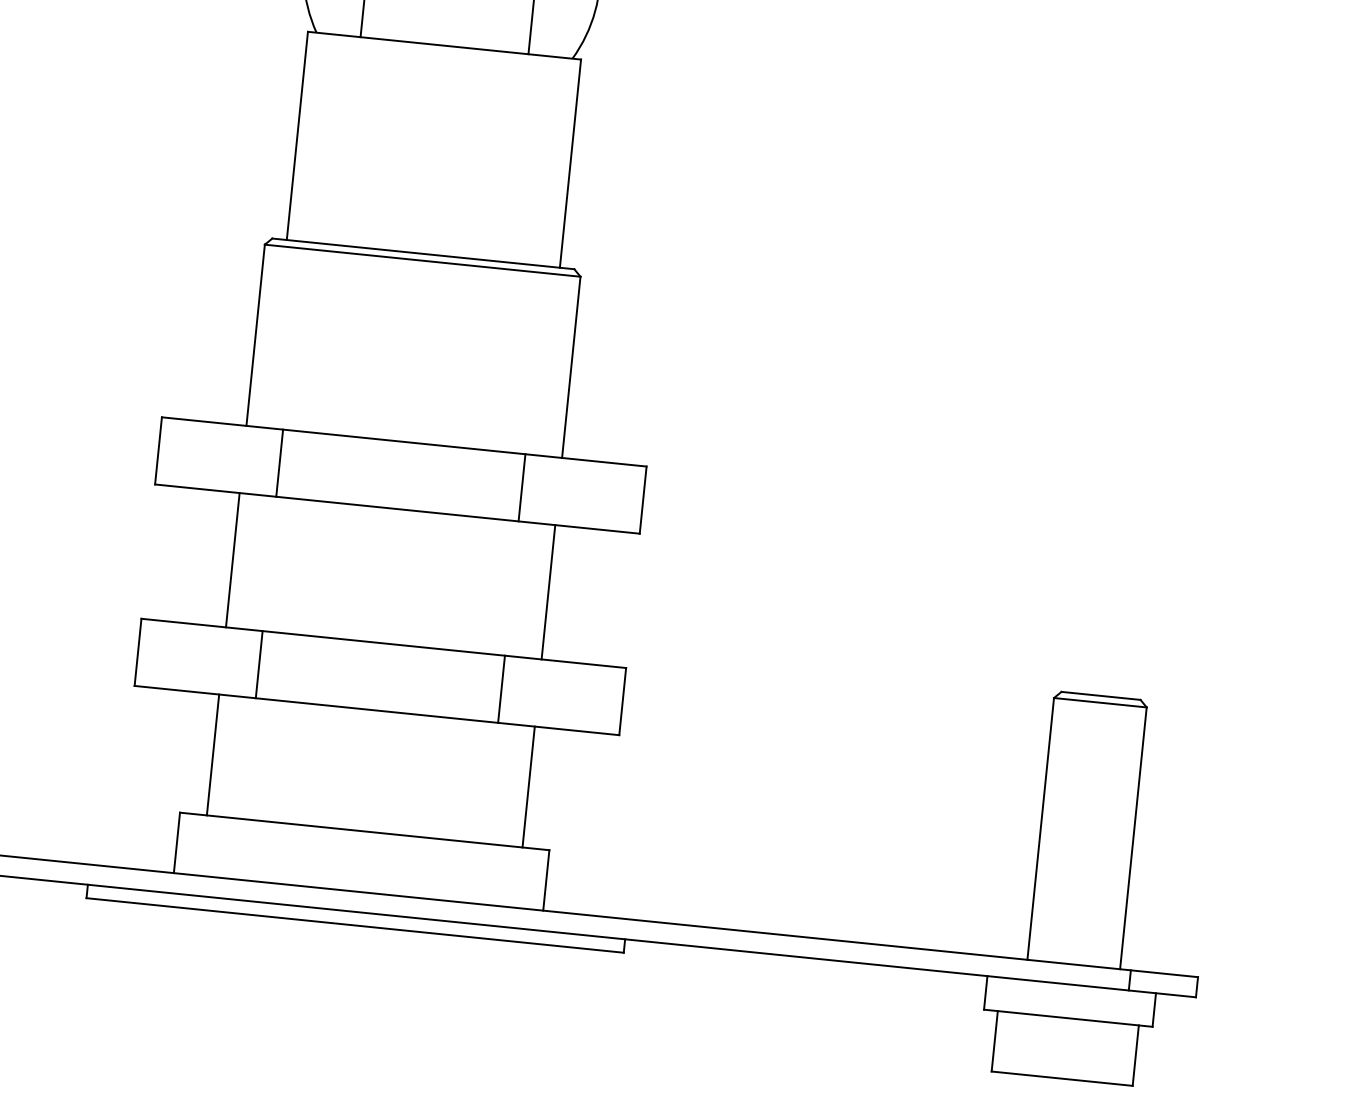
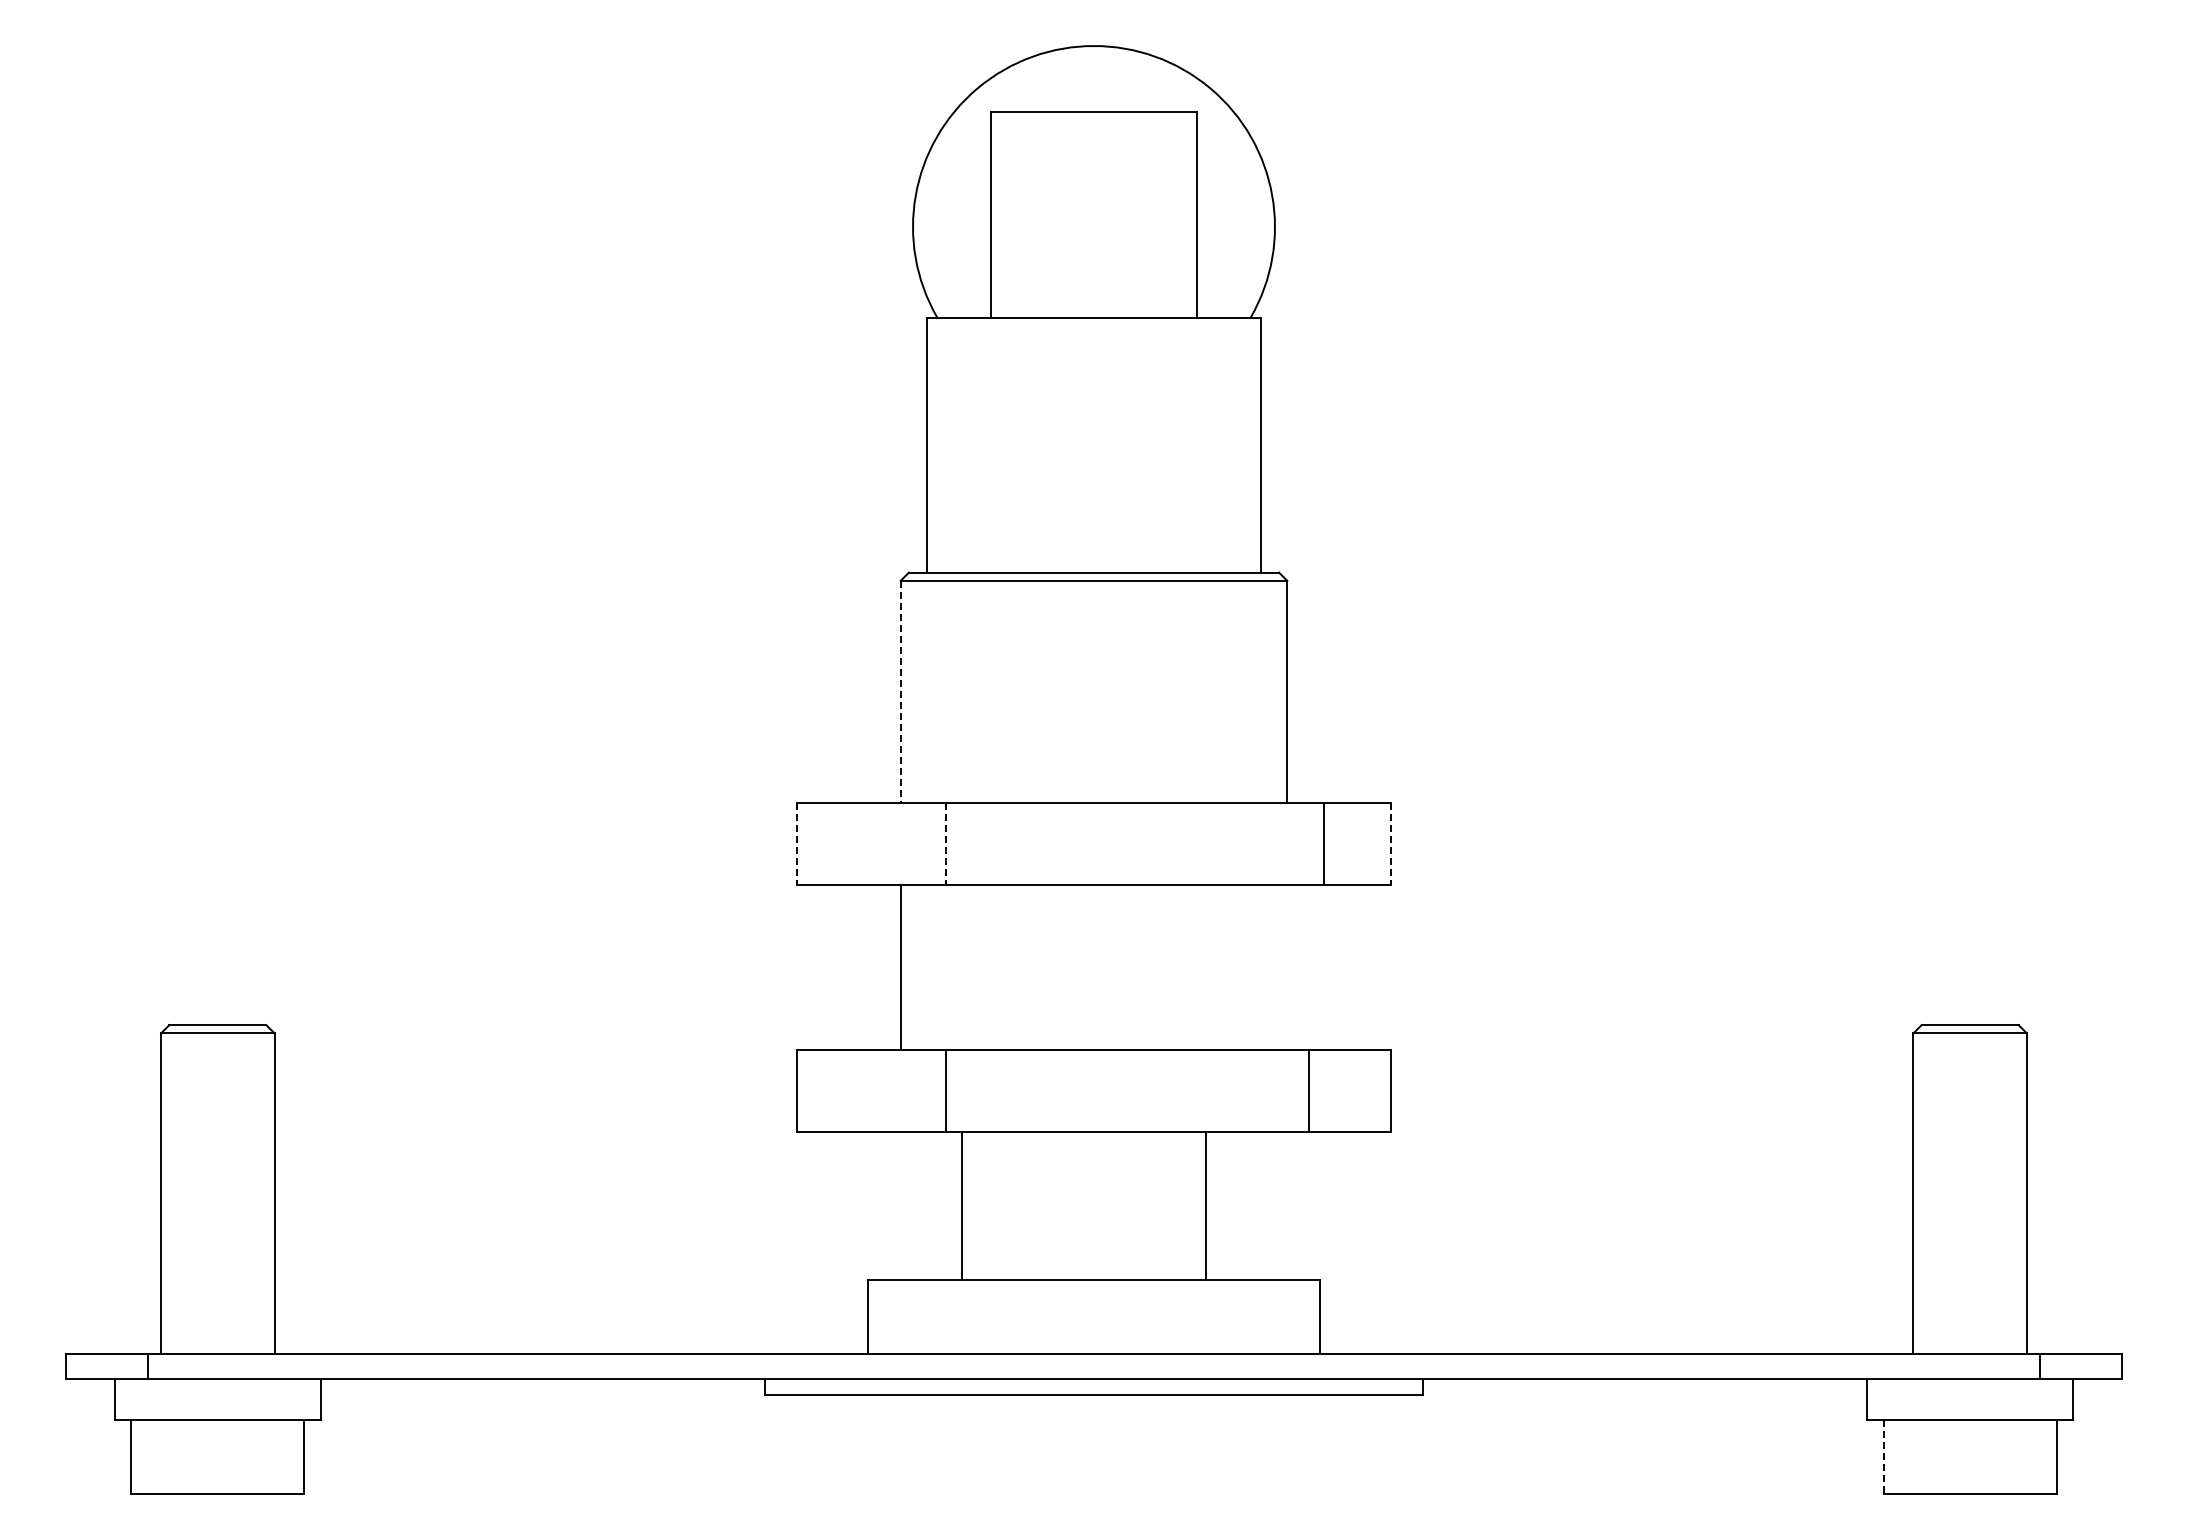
line: (255, 334) -> (900, 691), solid -> dashed
line: (158, 451) -> (797, 844), solid -> dashed
line: (279, 463) -> (945, 844), solid -> dashed
line: (522, 487) -> (1324, 843), moved
line: (642, 500) -> (1390, 844), solid -> dashed
line: (548, 592) -> (1287, 967), removed
line: (501, 689) -> (1309, 1090), moved
line: (212, 754) -> (961, 1205), moved
line: (528, 786) -> (1206, 1205), moved
line: (994, 1041) -> (1883, 1457), solid -> dashed

